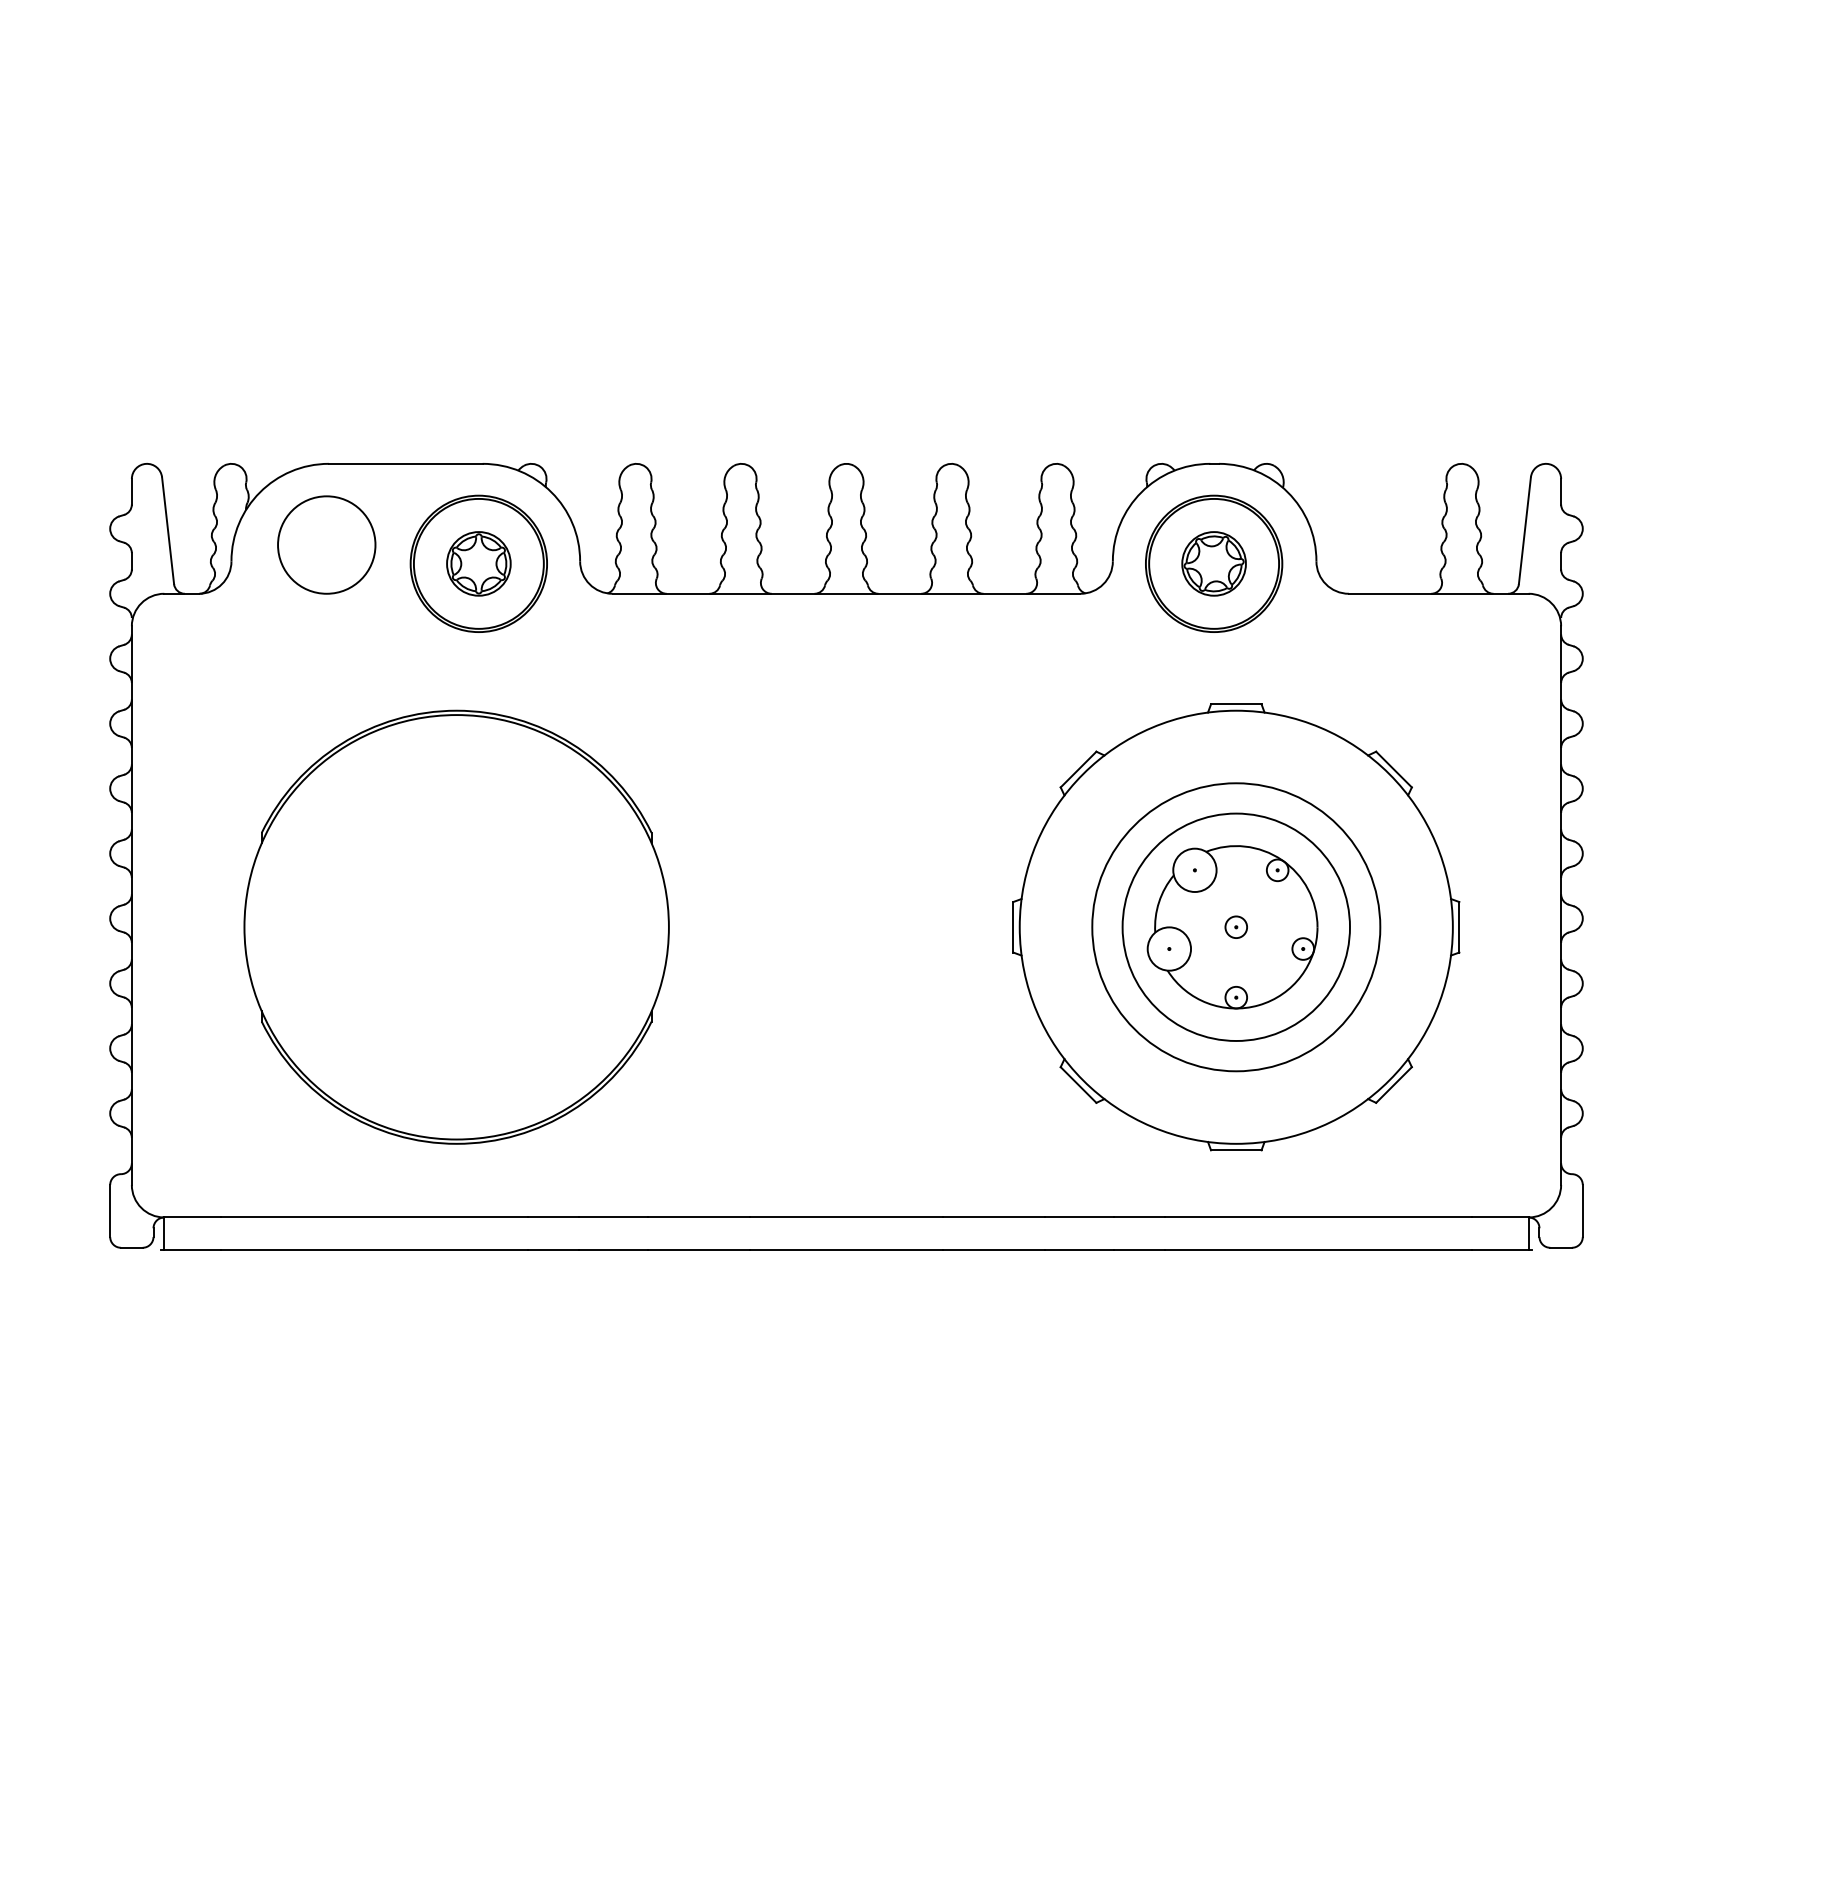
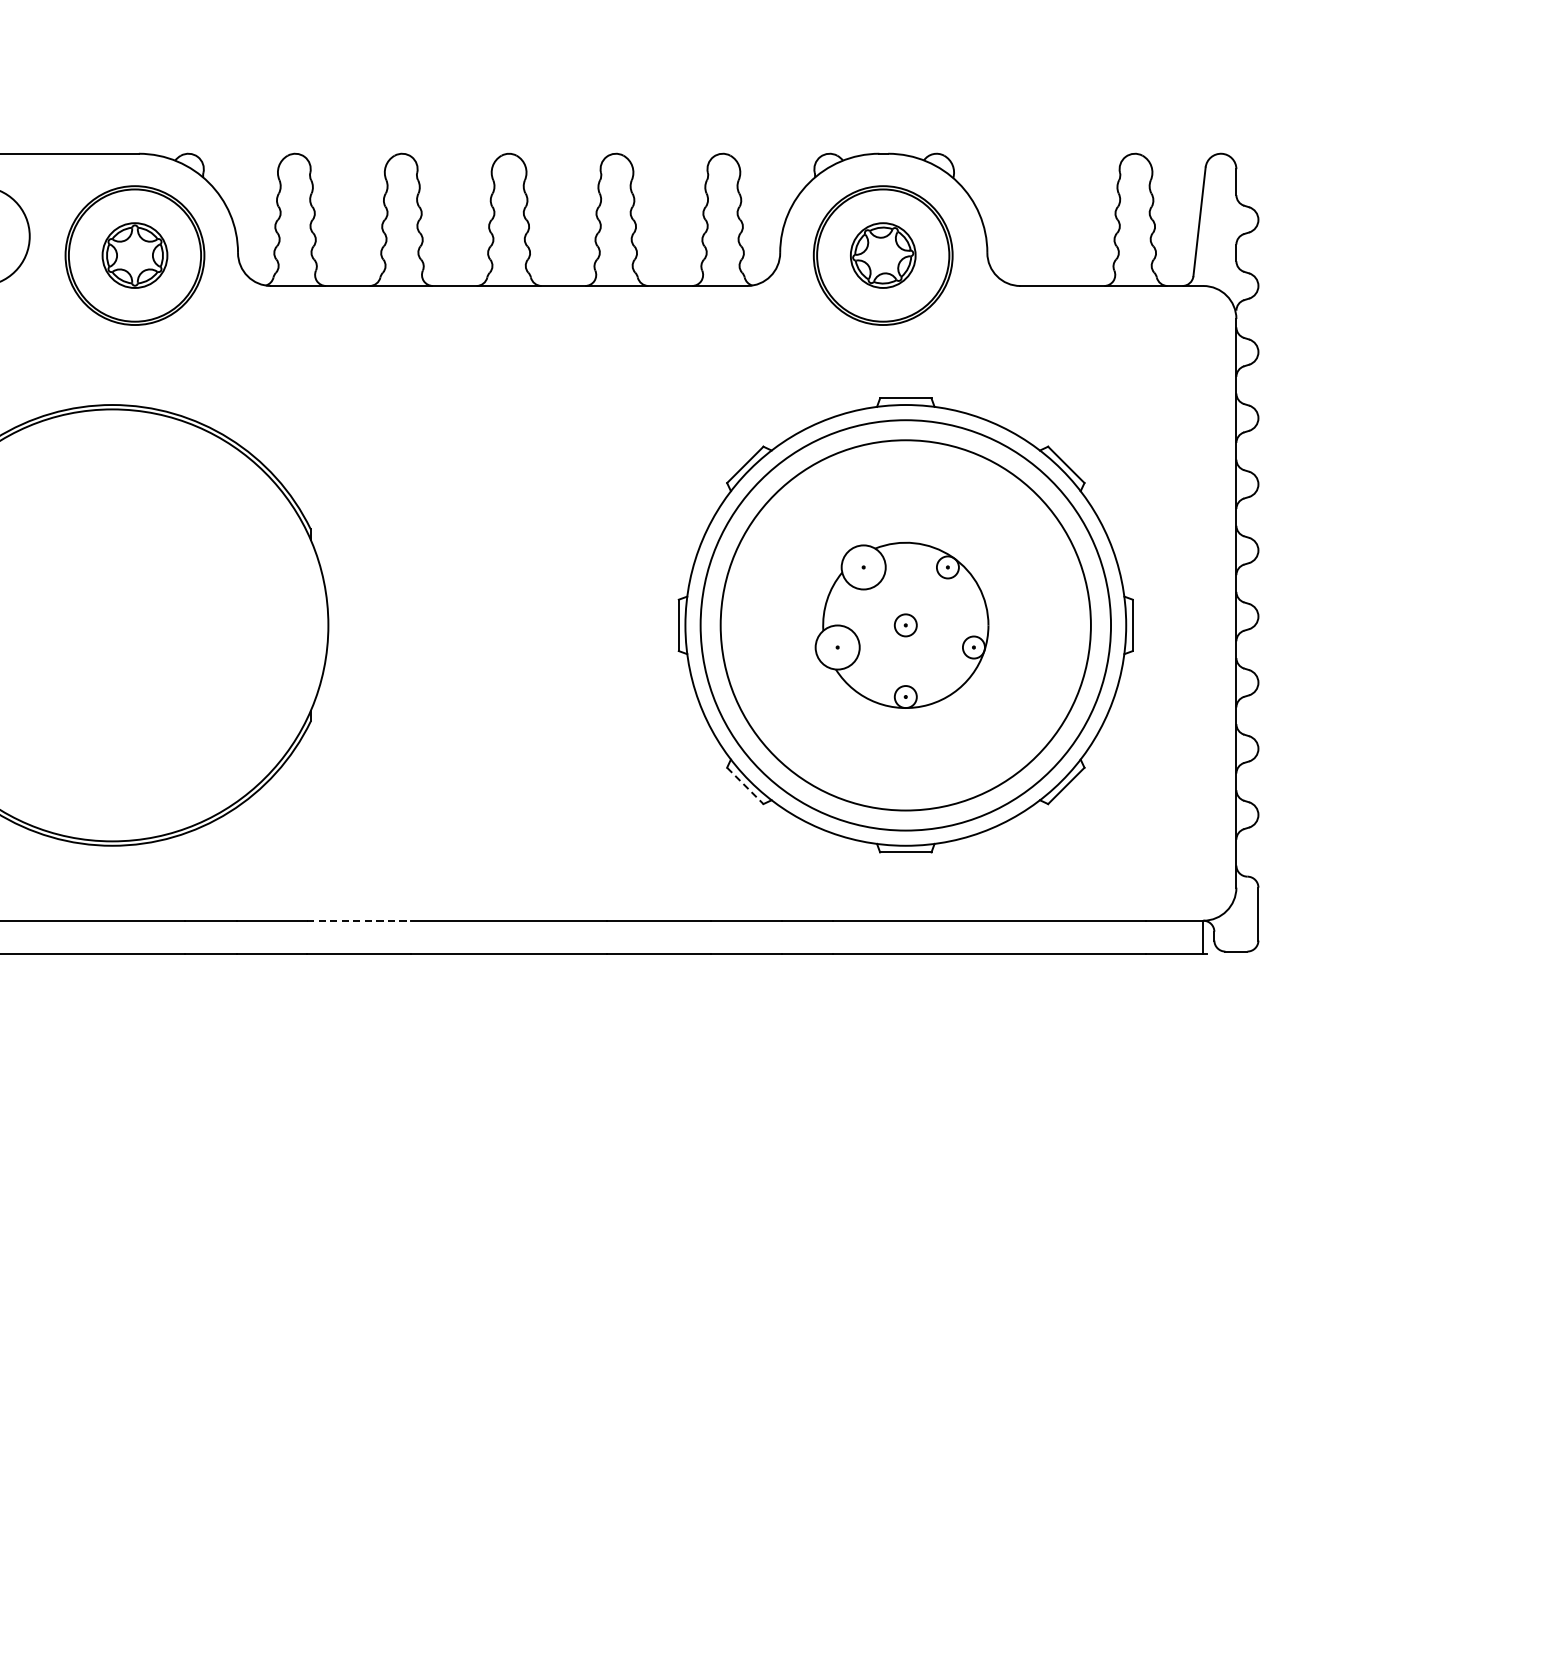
circle: (1236, 926) -> (906, 624), size x1.6
circle: (1236, 927) -> (906, 625), size x1.4
line: (1078, 1085) -> (745, 786), solid -> dashed
line: (699, 1217) -> (359, 920), solid -> dashed

